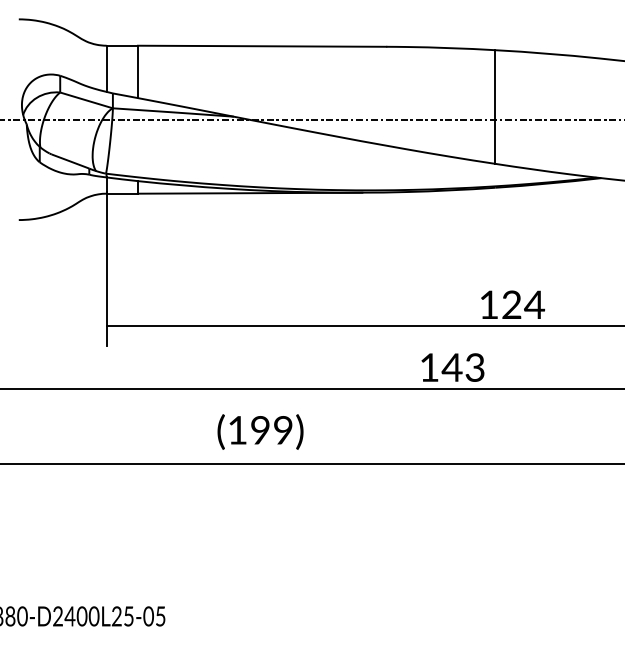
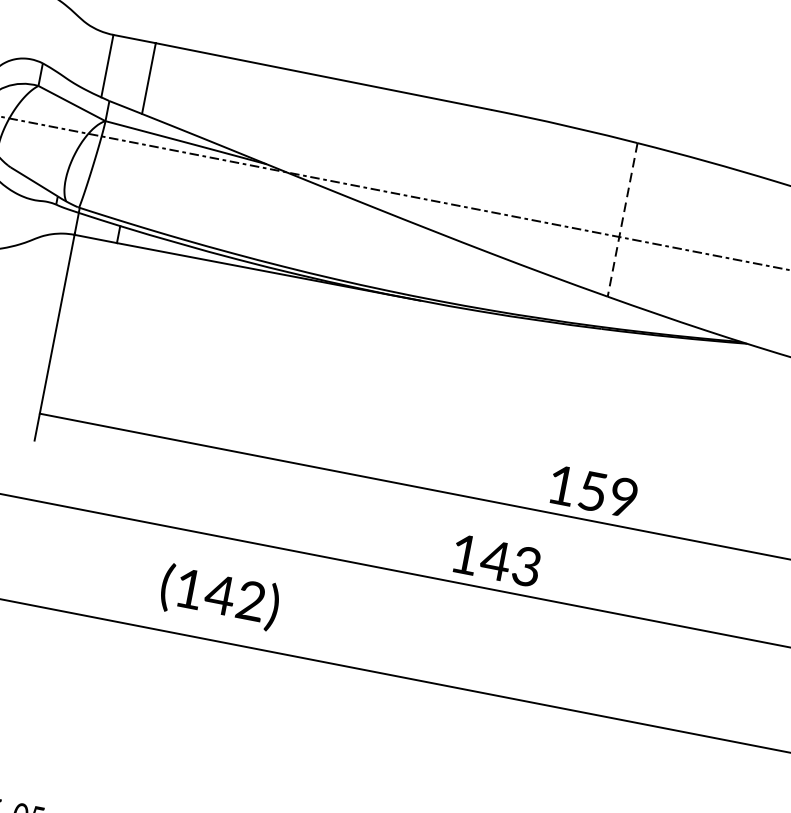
line: (495, 107) -> (622, 220), solid -> dashed
text: (523, 304) -> (608, 494), 124 -> 159
text: (270, 430) -> (233, 597), (199) -> (142)

